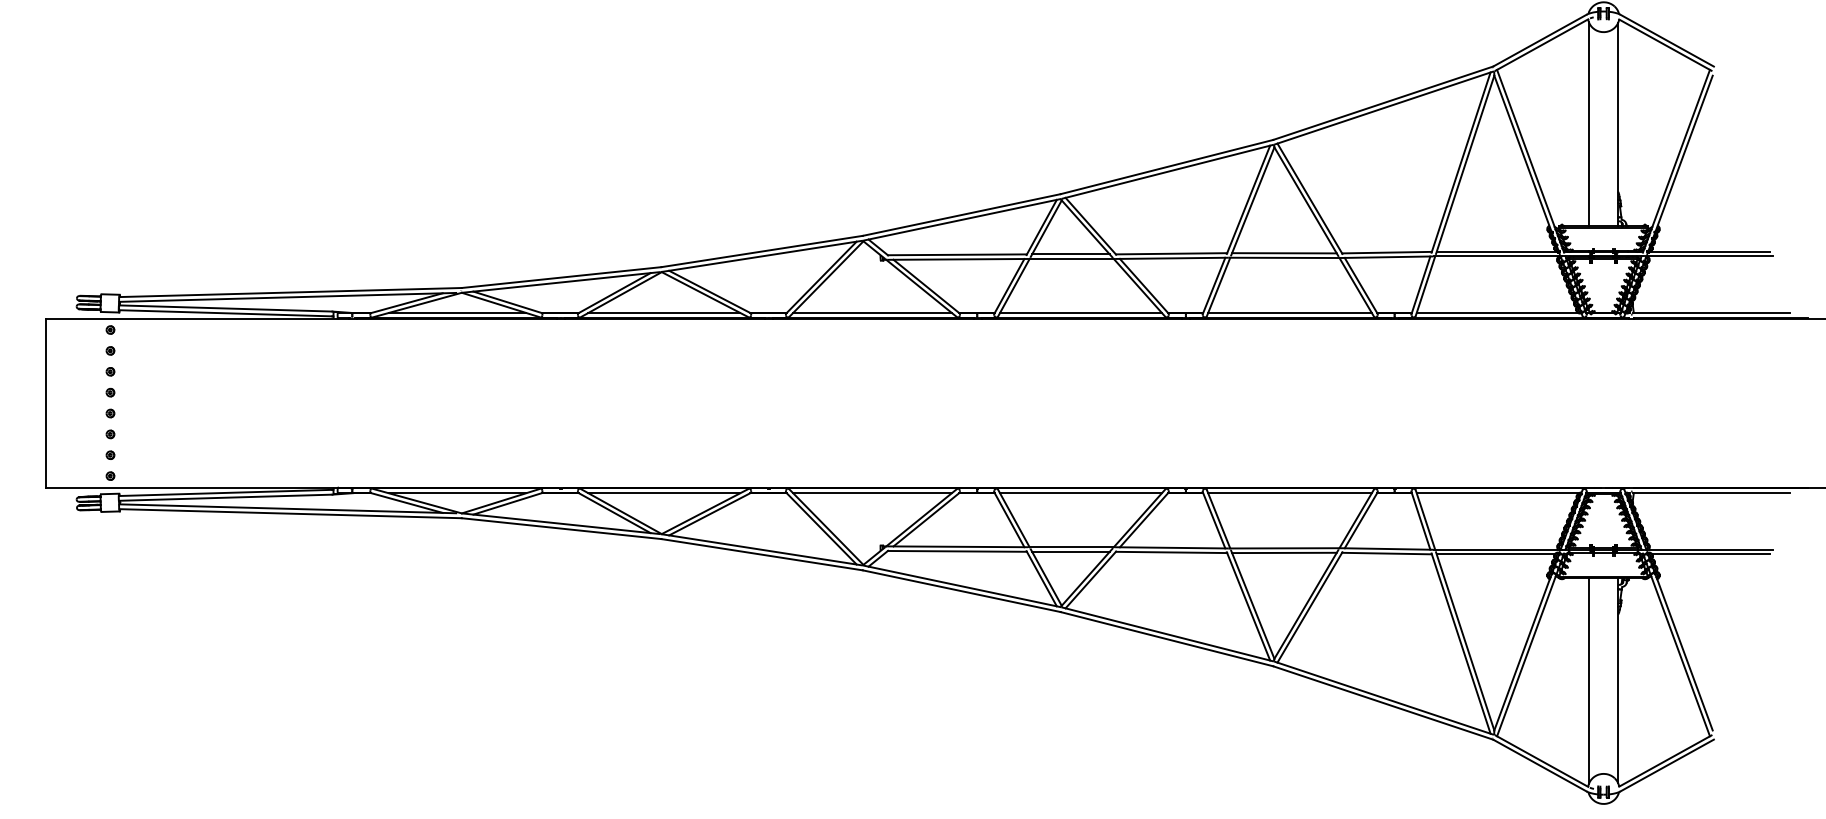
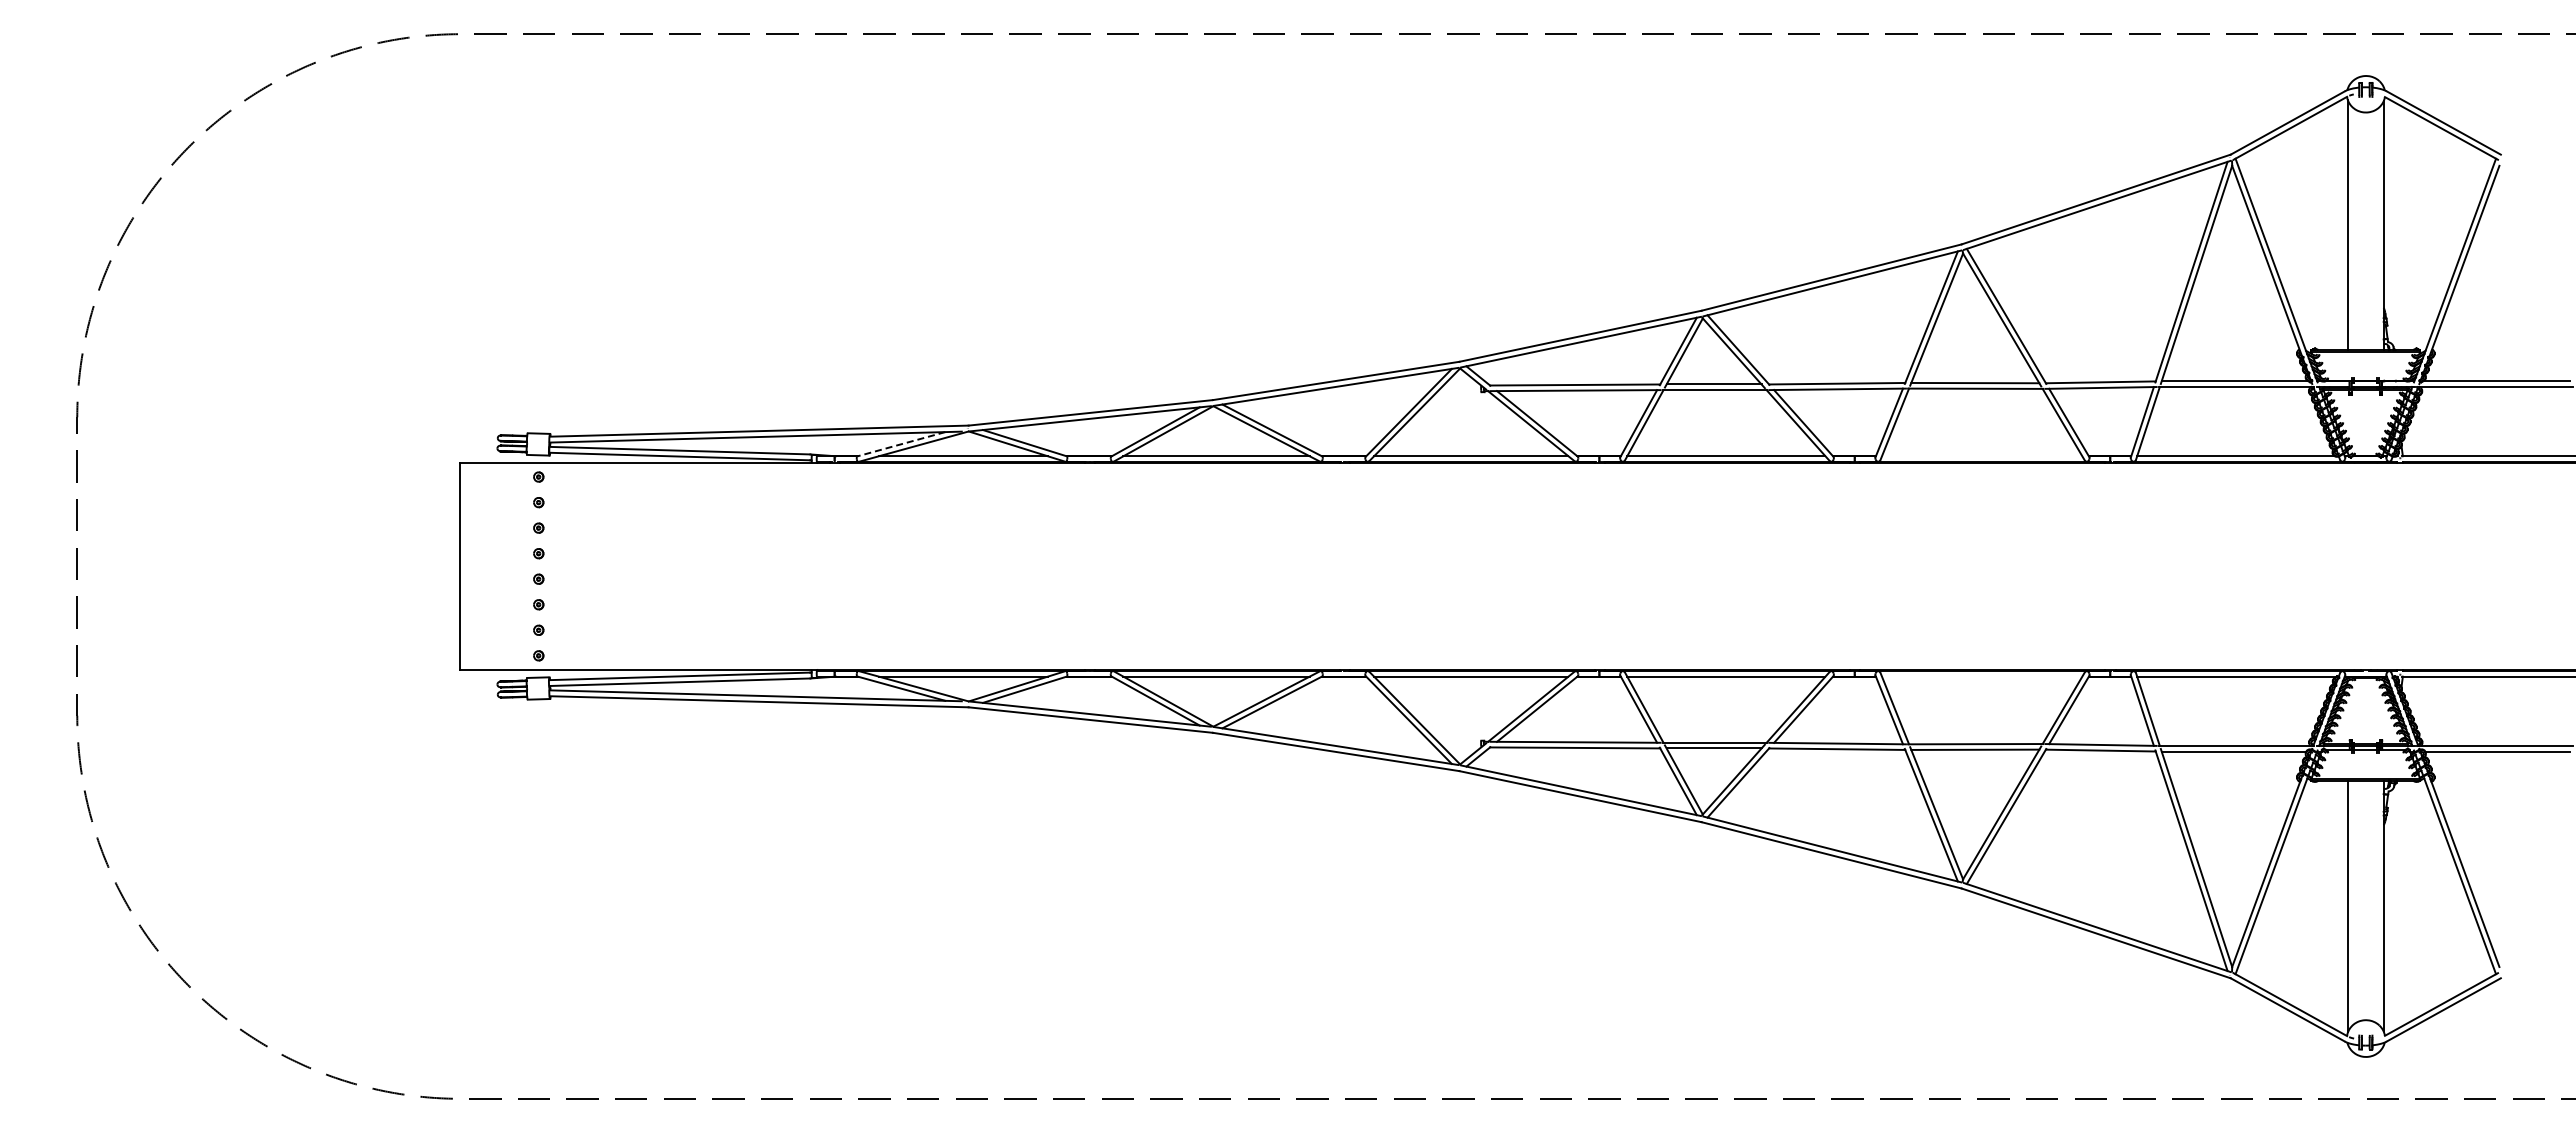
line: (406, 303) -> (901, 444), solid -> dashed
line: (1290, 313) -> (1982, 456), removed
line: (1290, 493) -> (1982, 676), removed

